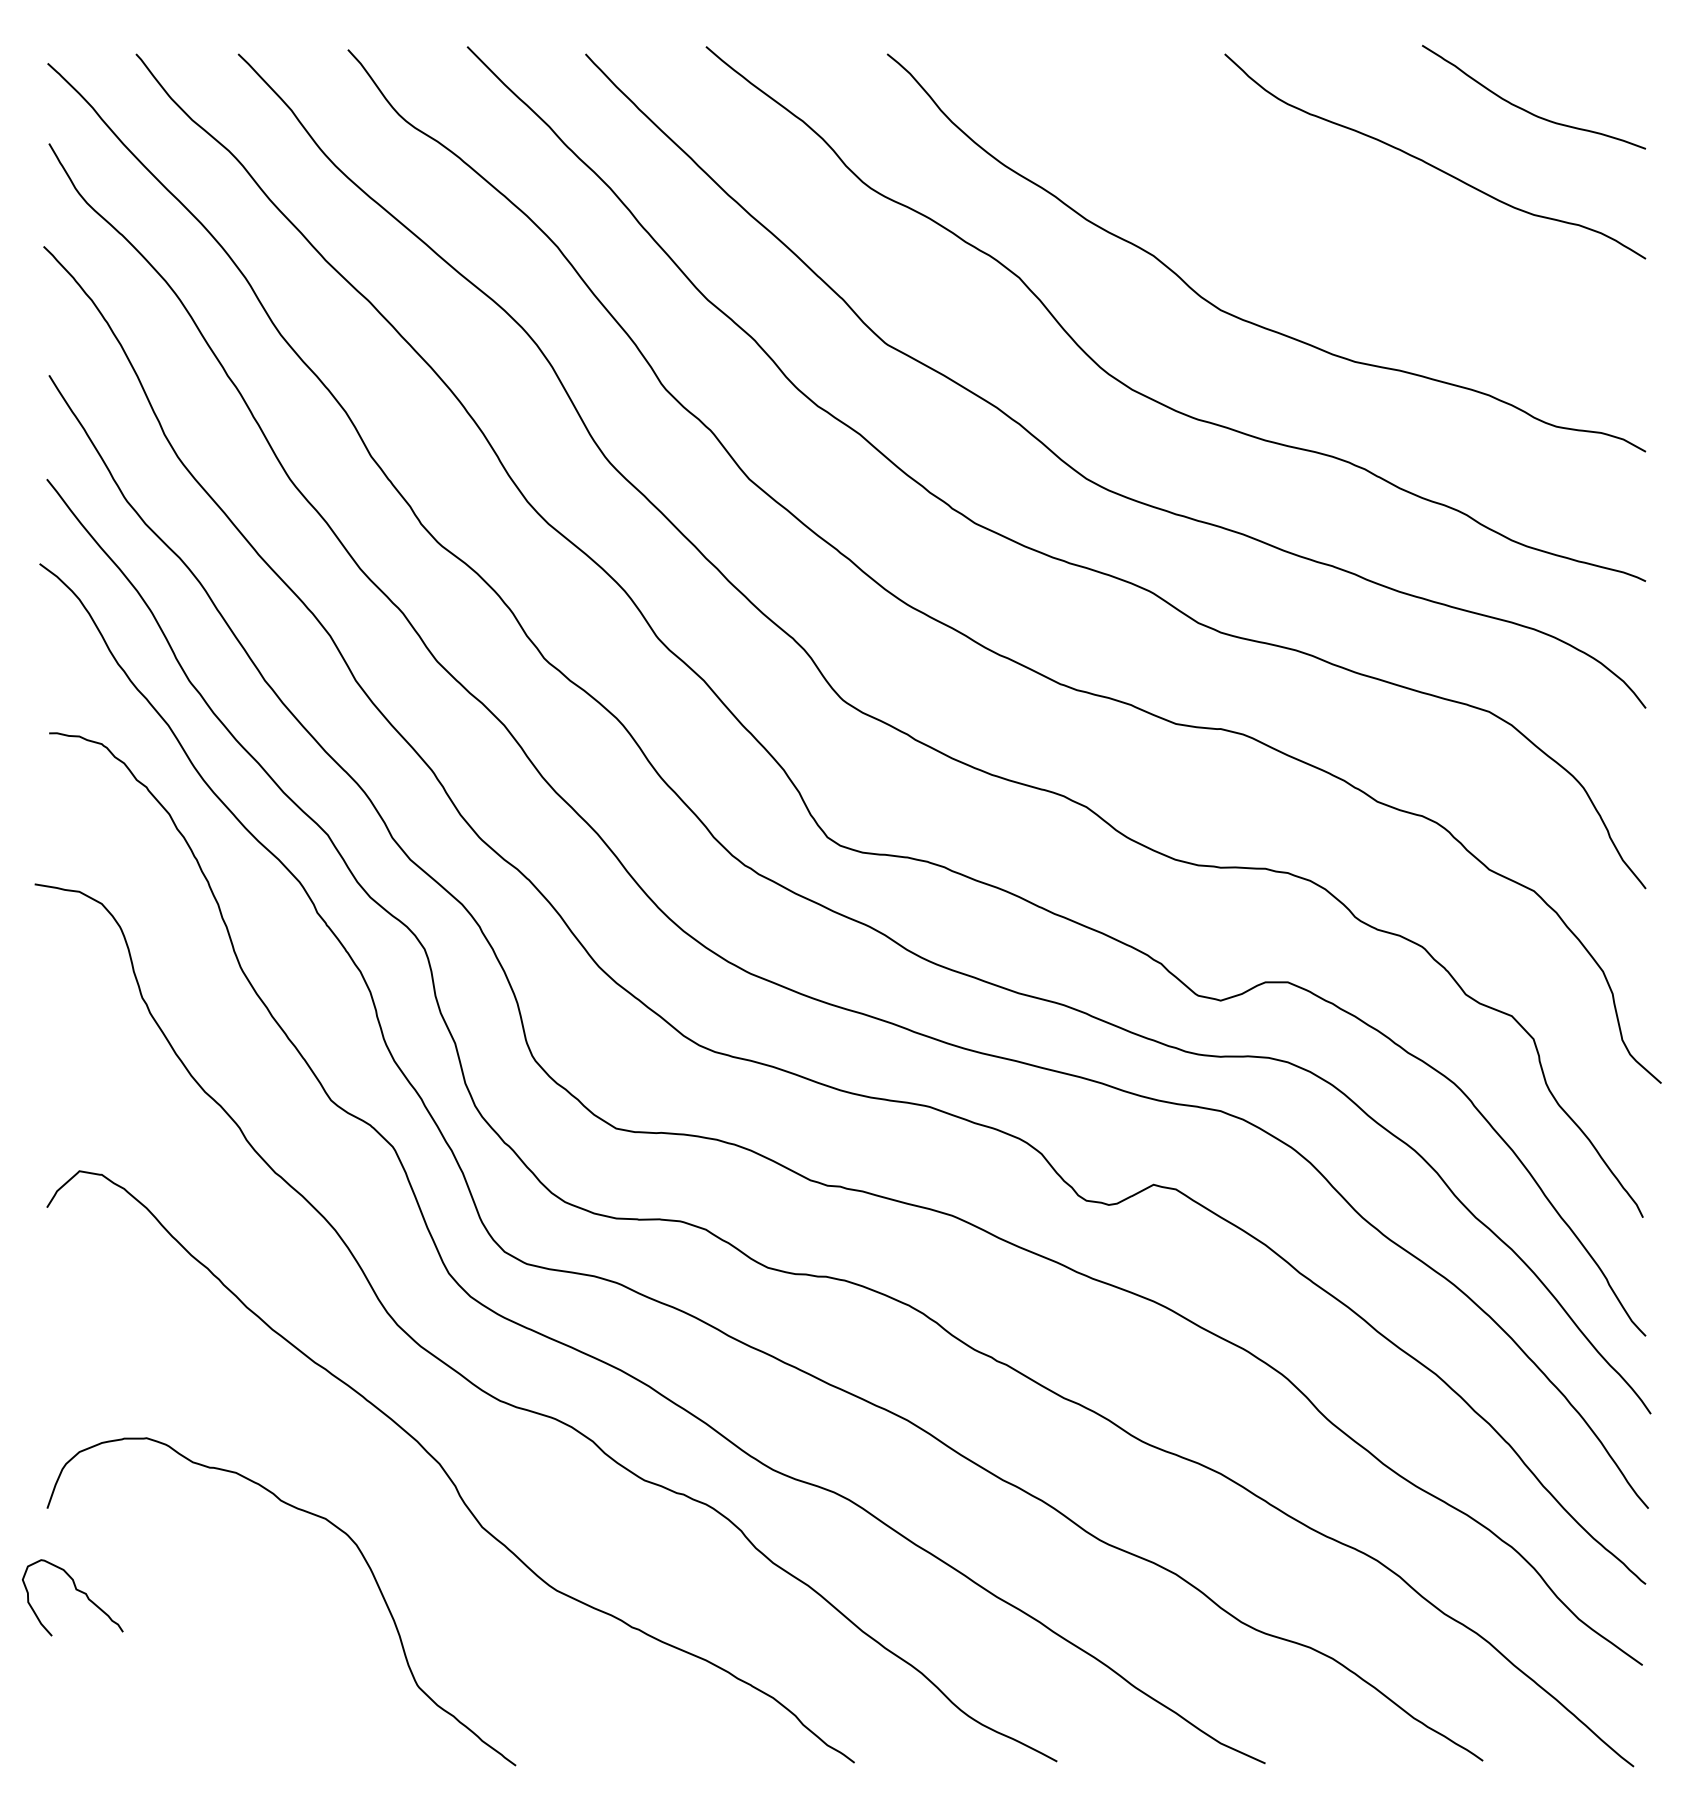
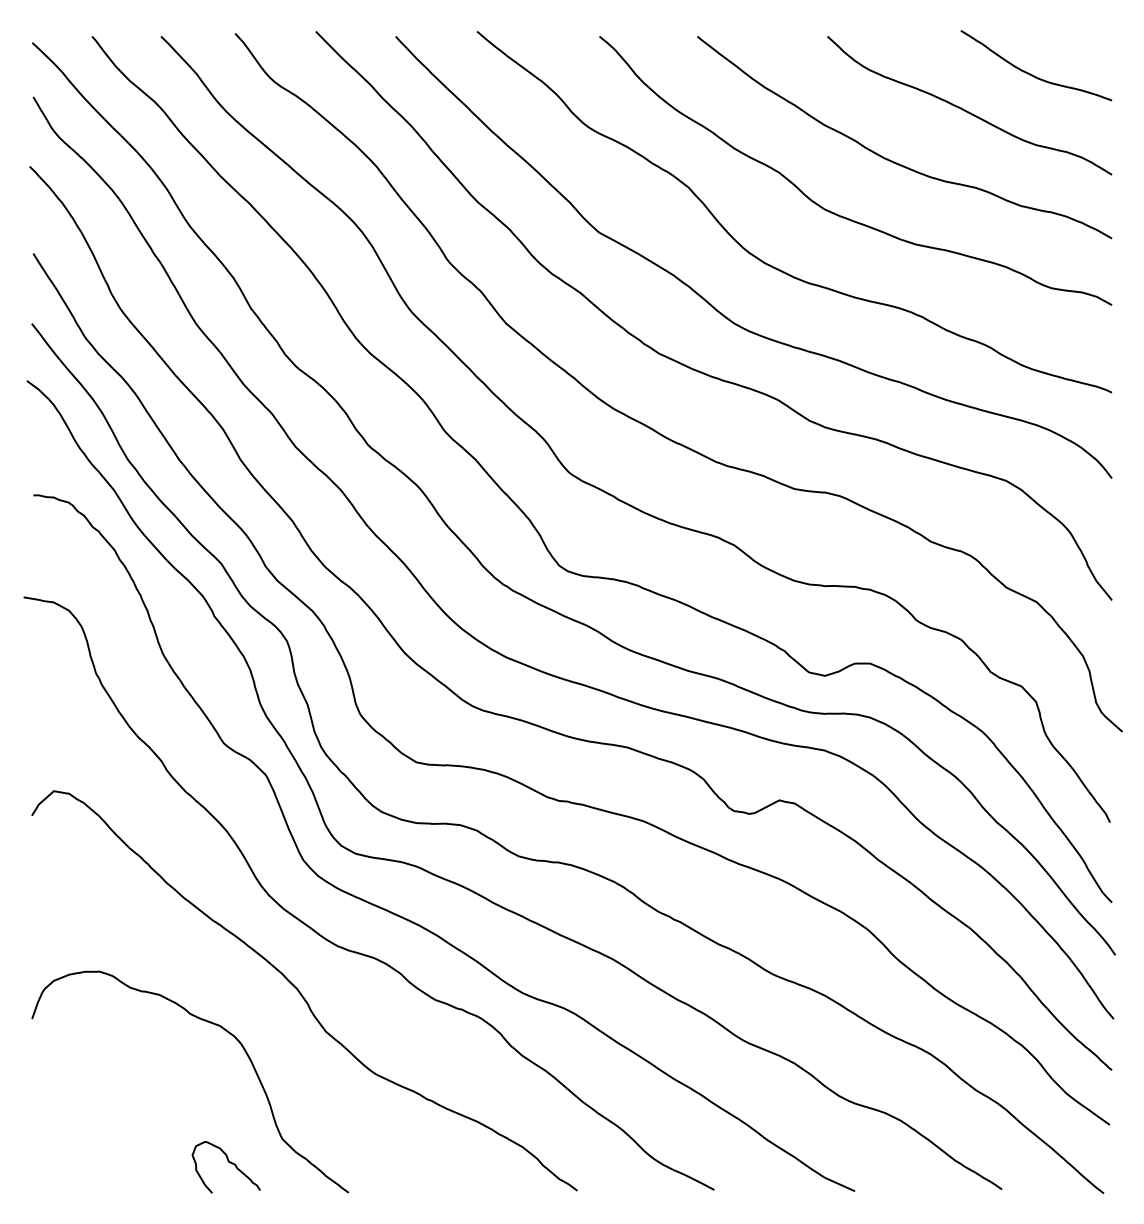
curve: (1320, 237) -> (892, 160), added
curve: (76, 1590) -> (228, 1162), moved

